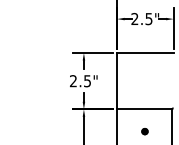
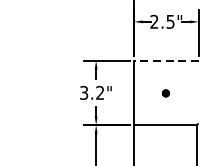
line: (144, 53) -> (165, 61), solid -> dashed
text: (80, 81) -> (92, 93), 2.5" -> 3.2"
part: (144, 131) -> (165, 93), moved

